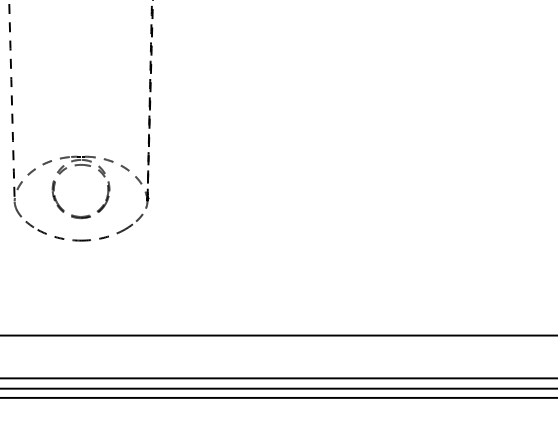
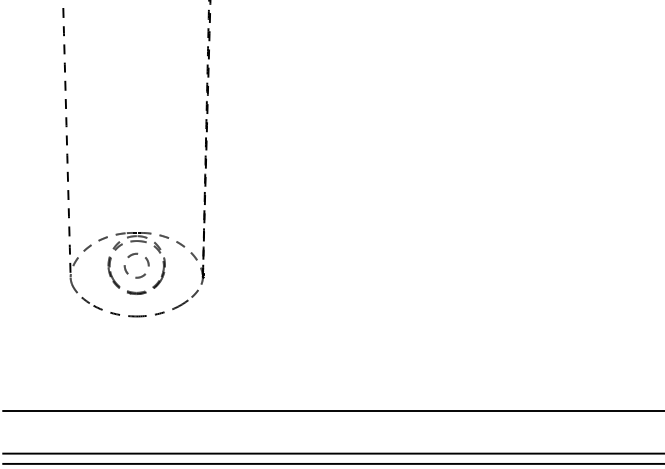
part: (75, 180) -> (131, 256), added

